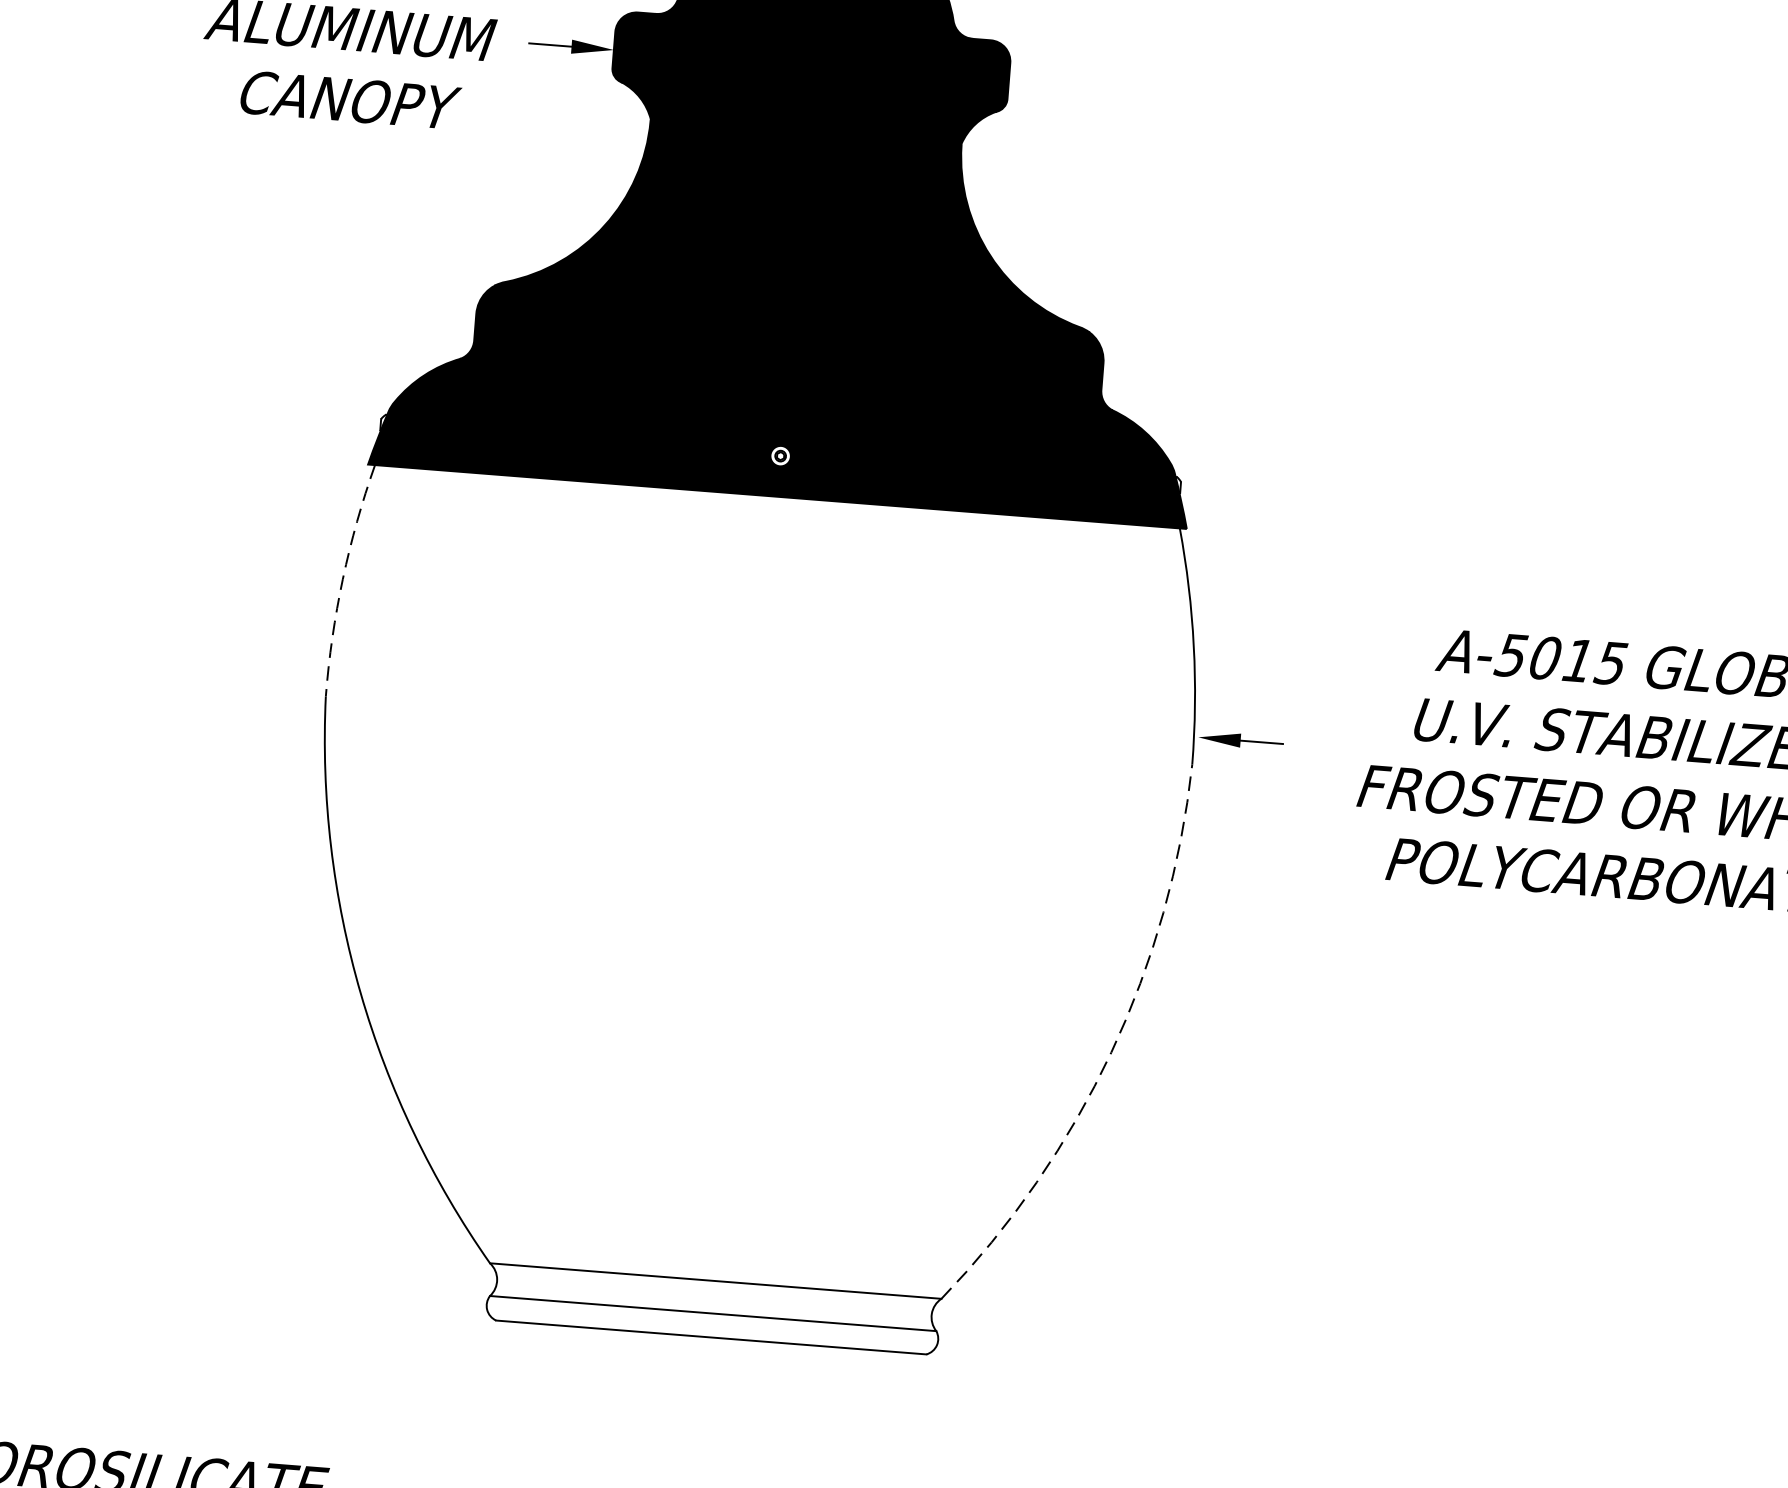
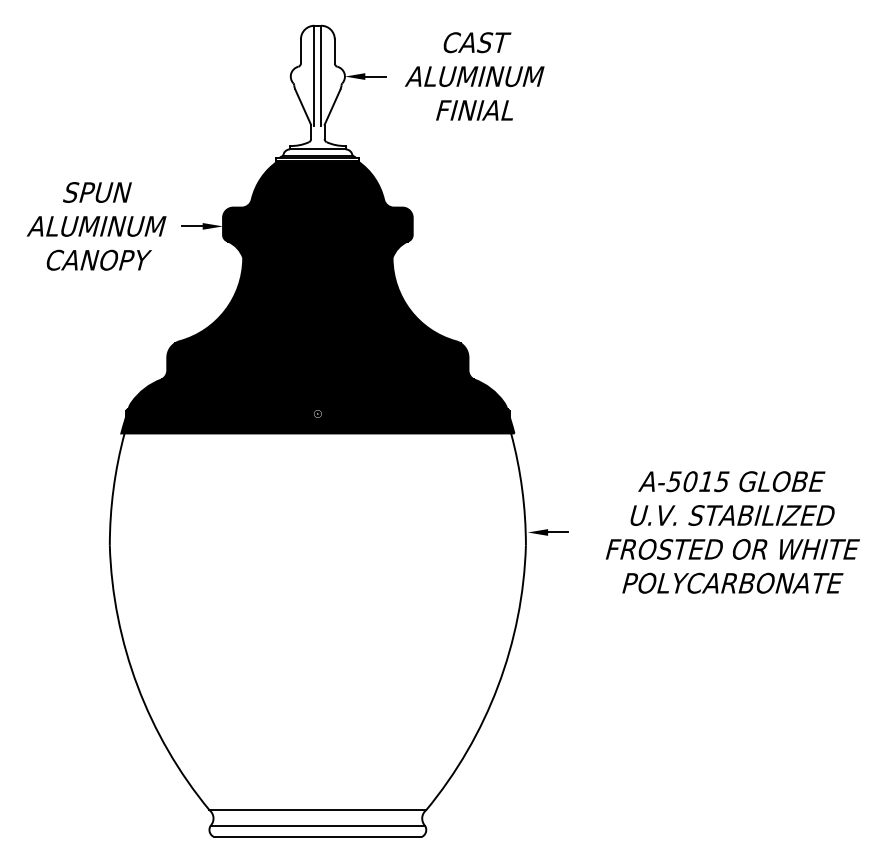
arc: (342, 579) -> (113, 489), dashed -> solid
arc: (1112, 1053) -> (498, 686), dashed -> solid

